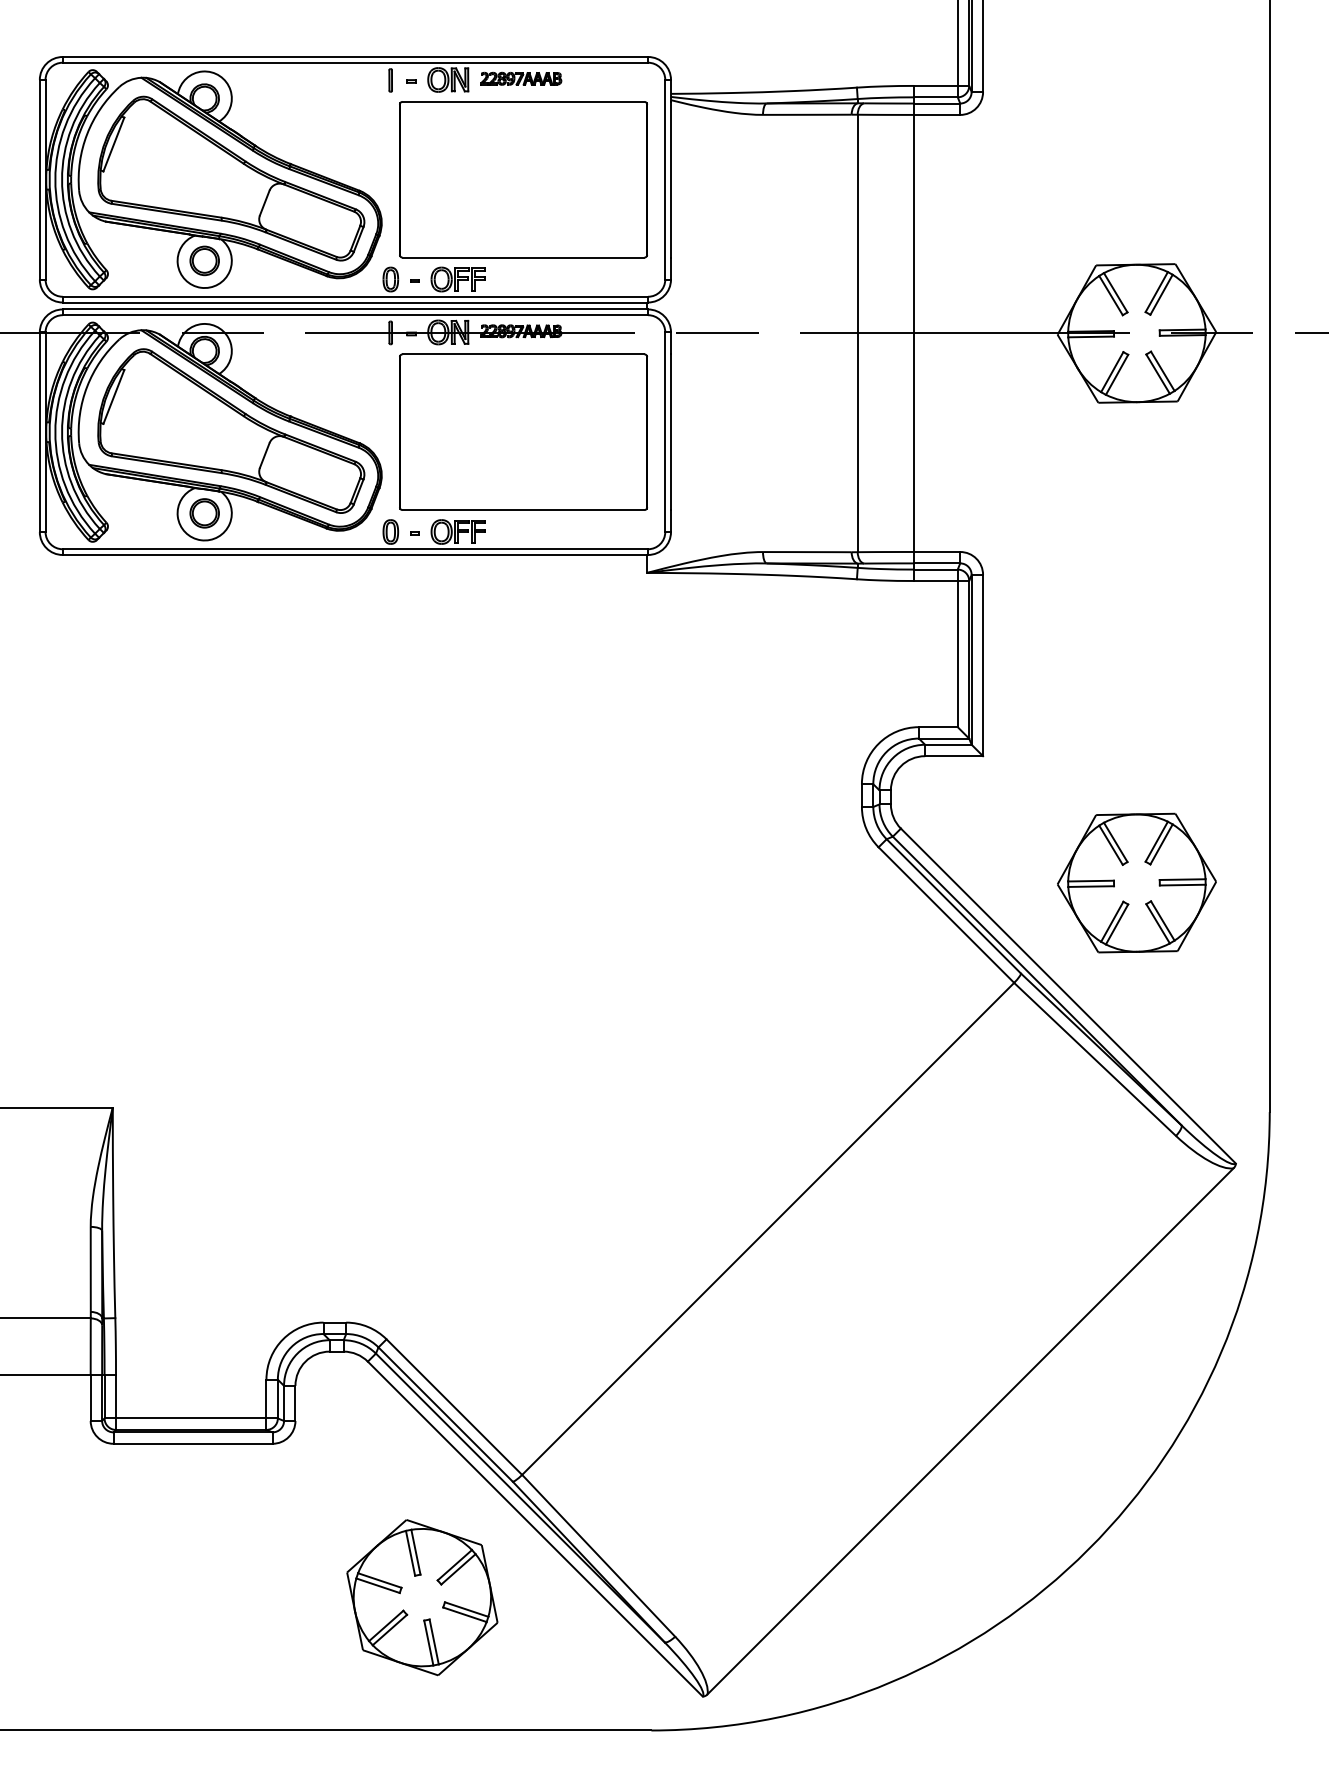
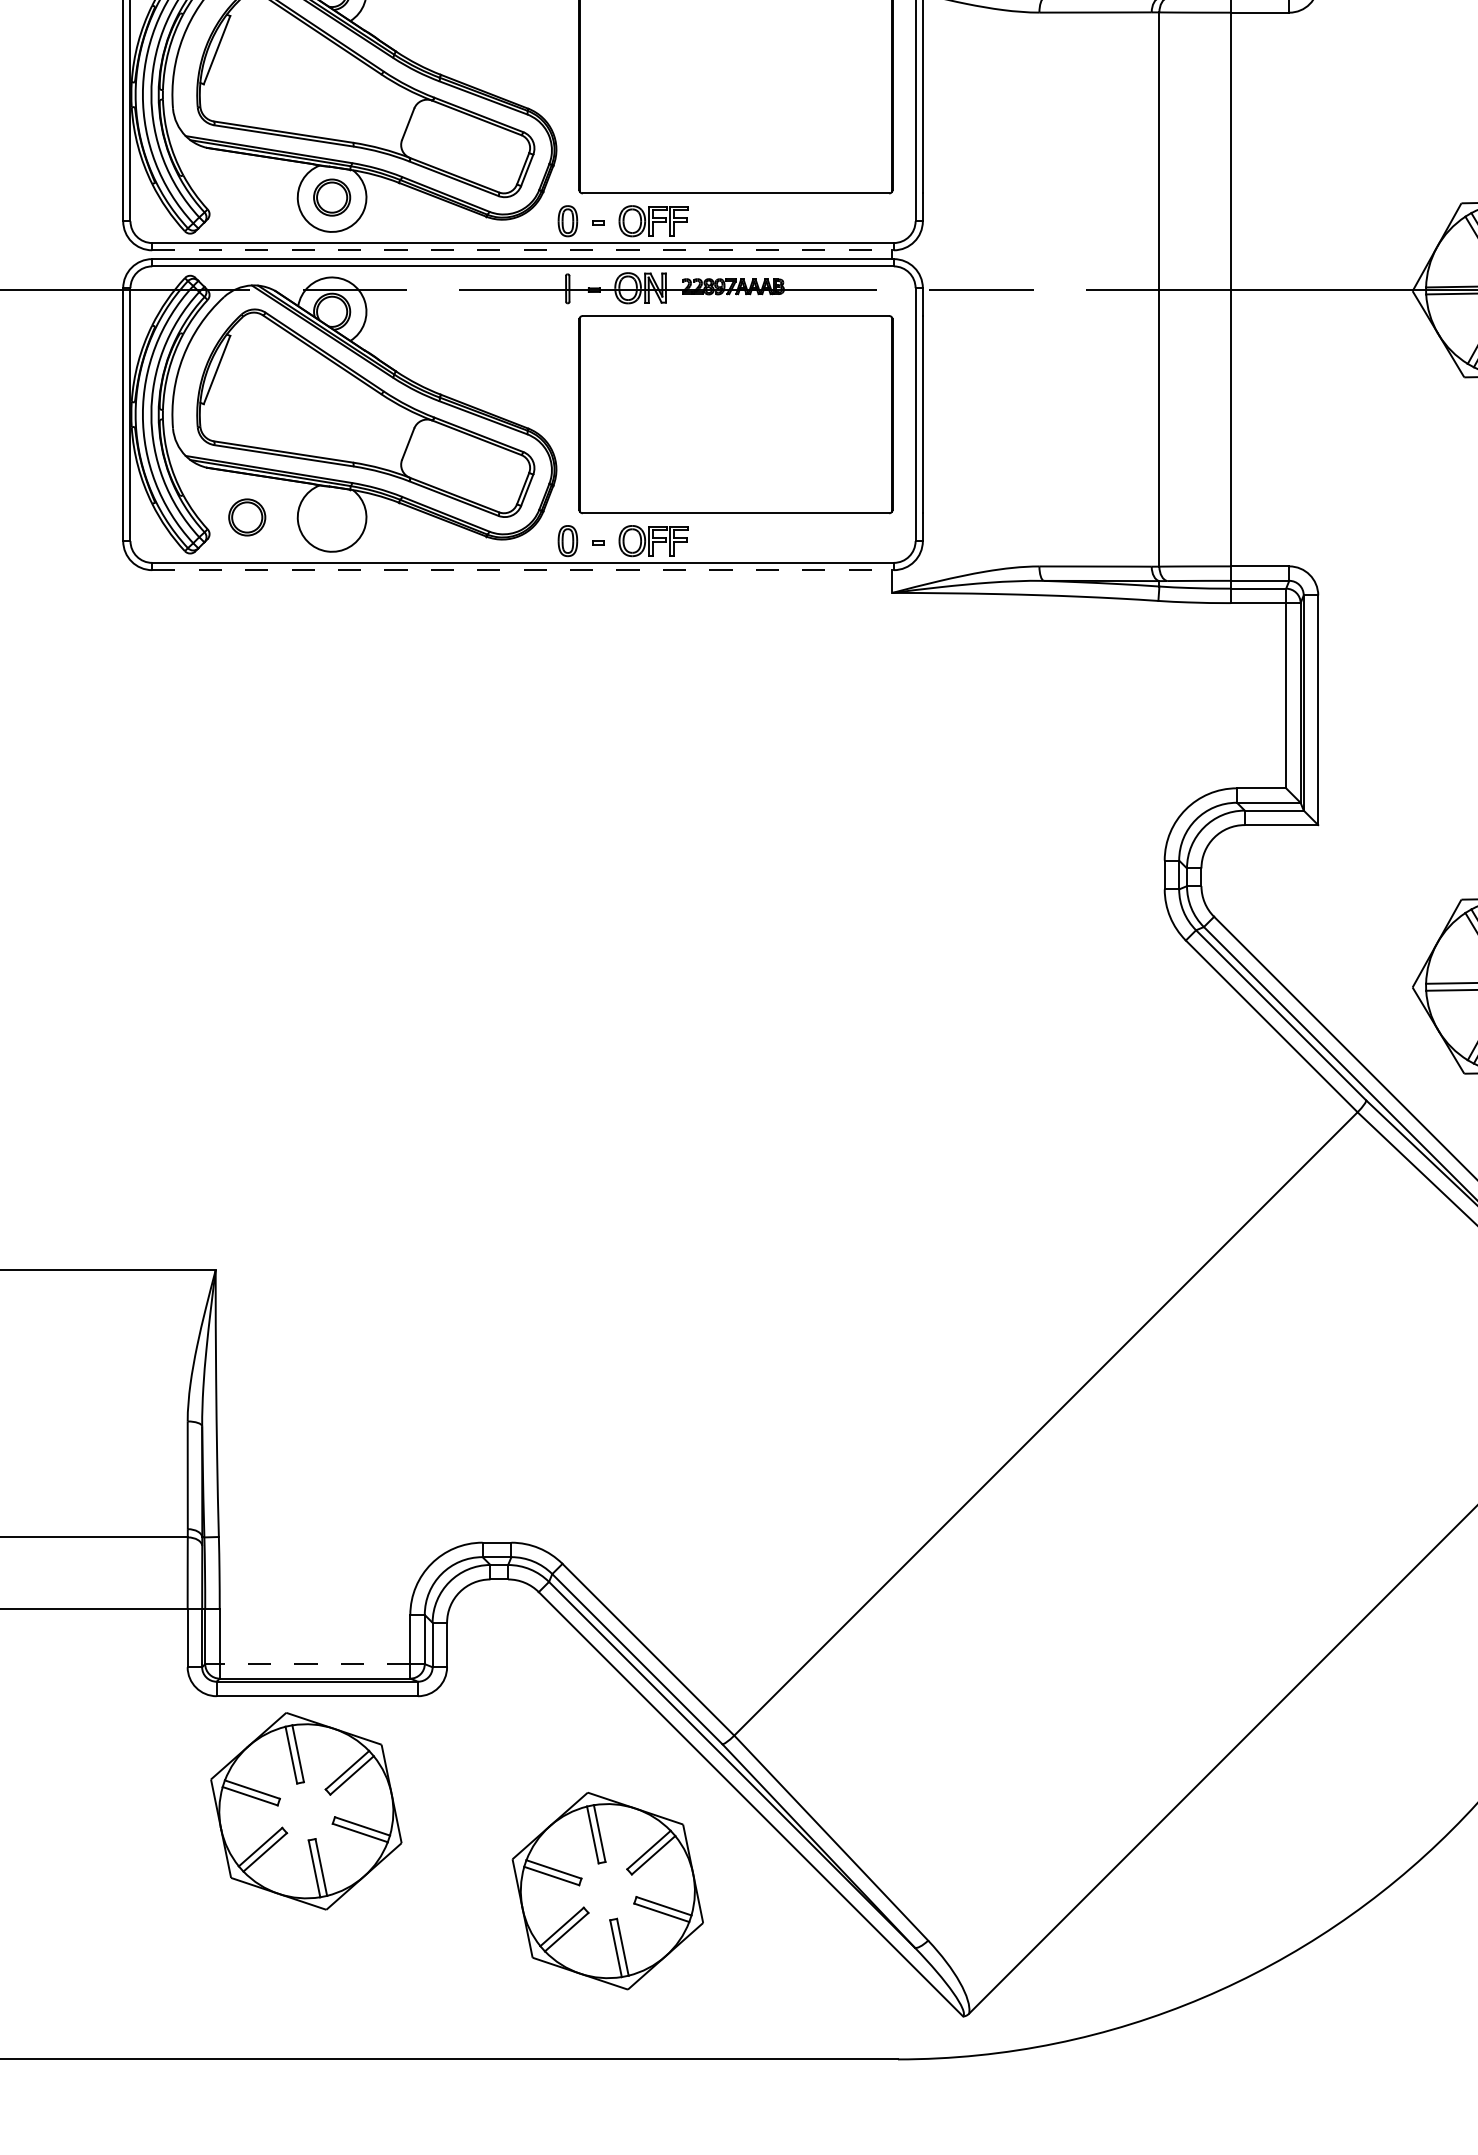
line: (355, 302) -> (523, 250), solid -> dashed
part: (204, 513) -> (246, 517), moved
line: (355, 554) -> (523, 569), solid -> dashed
line: (190, 1418) -> (314, 1664), solid -> dashed
part: (184, 1534) -> (306, 1811), added

